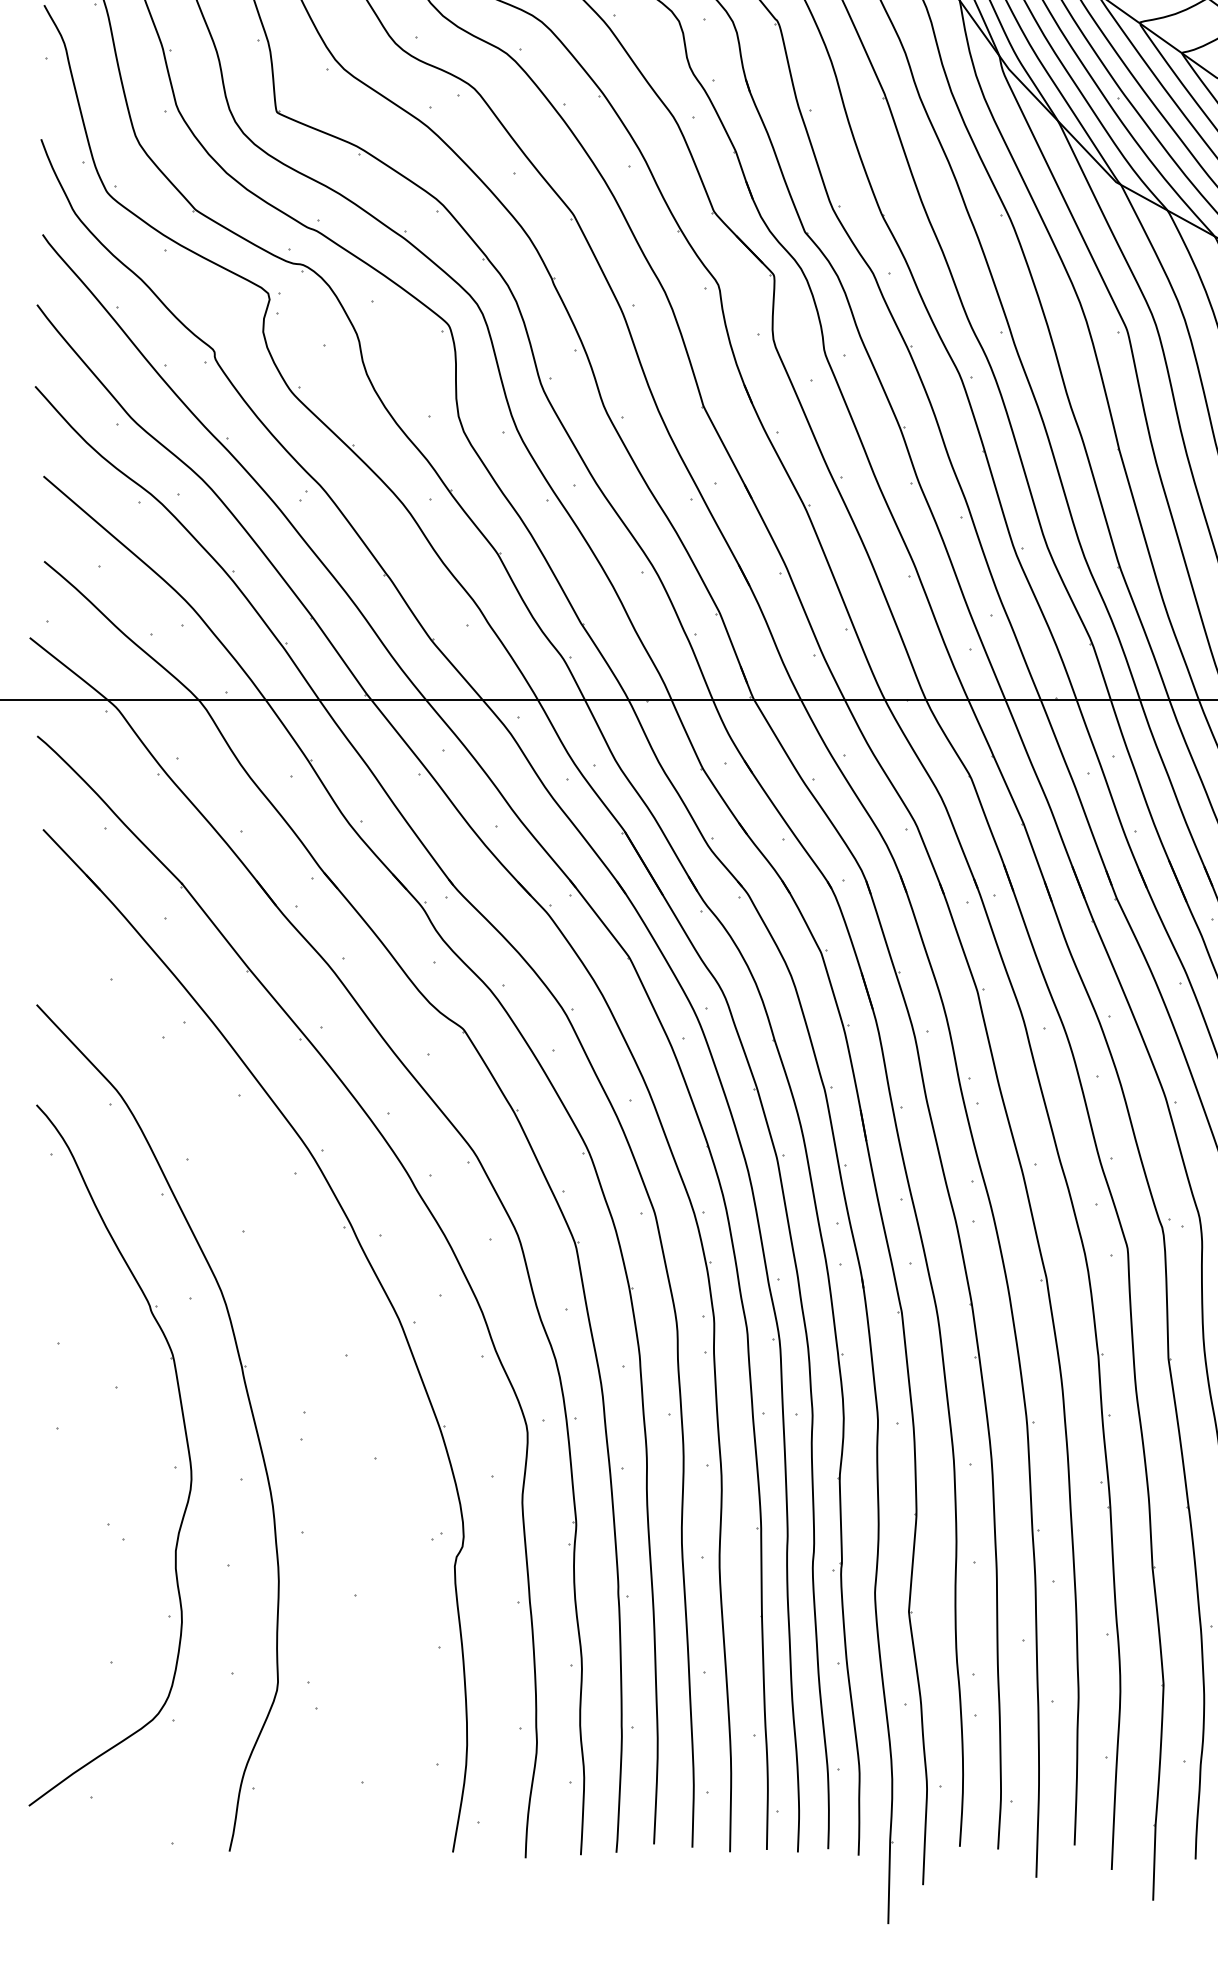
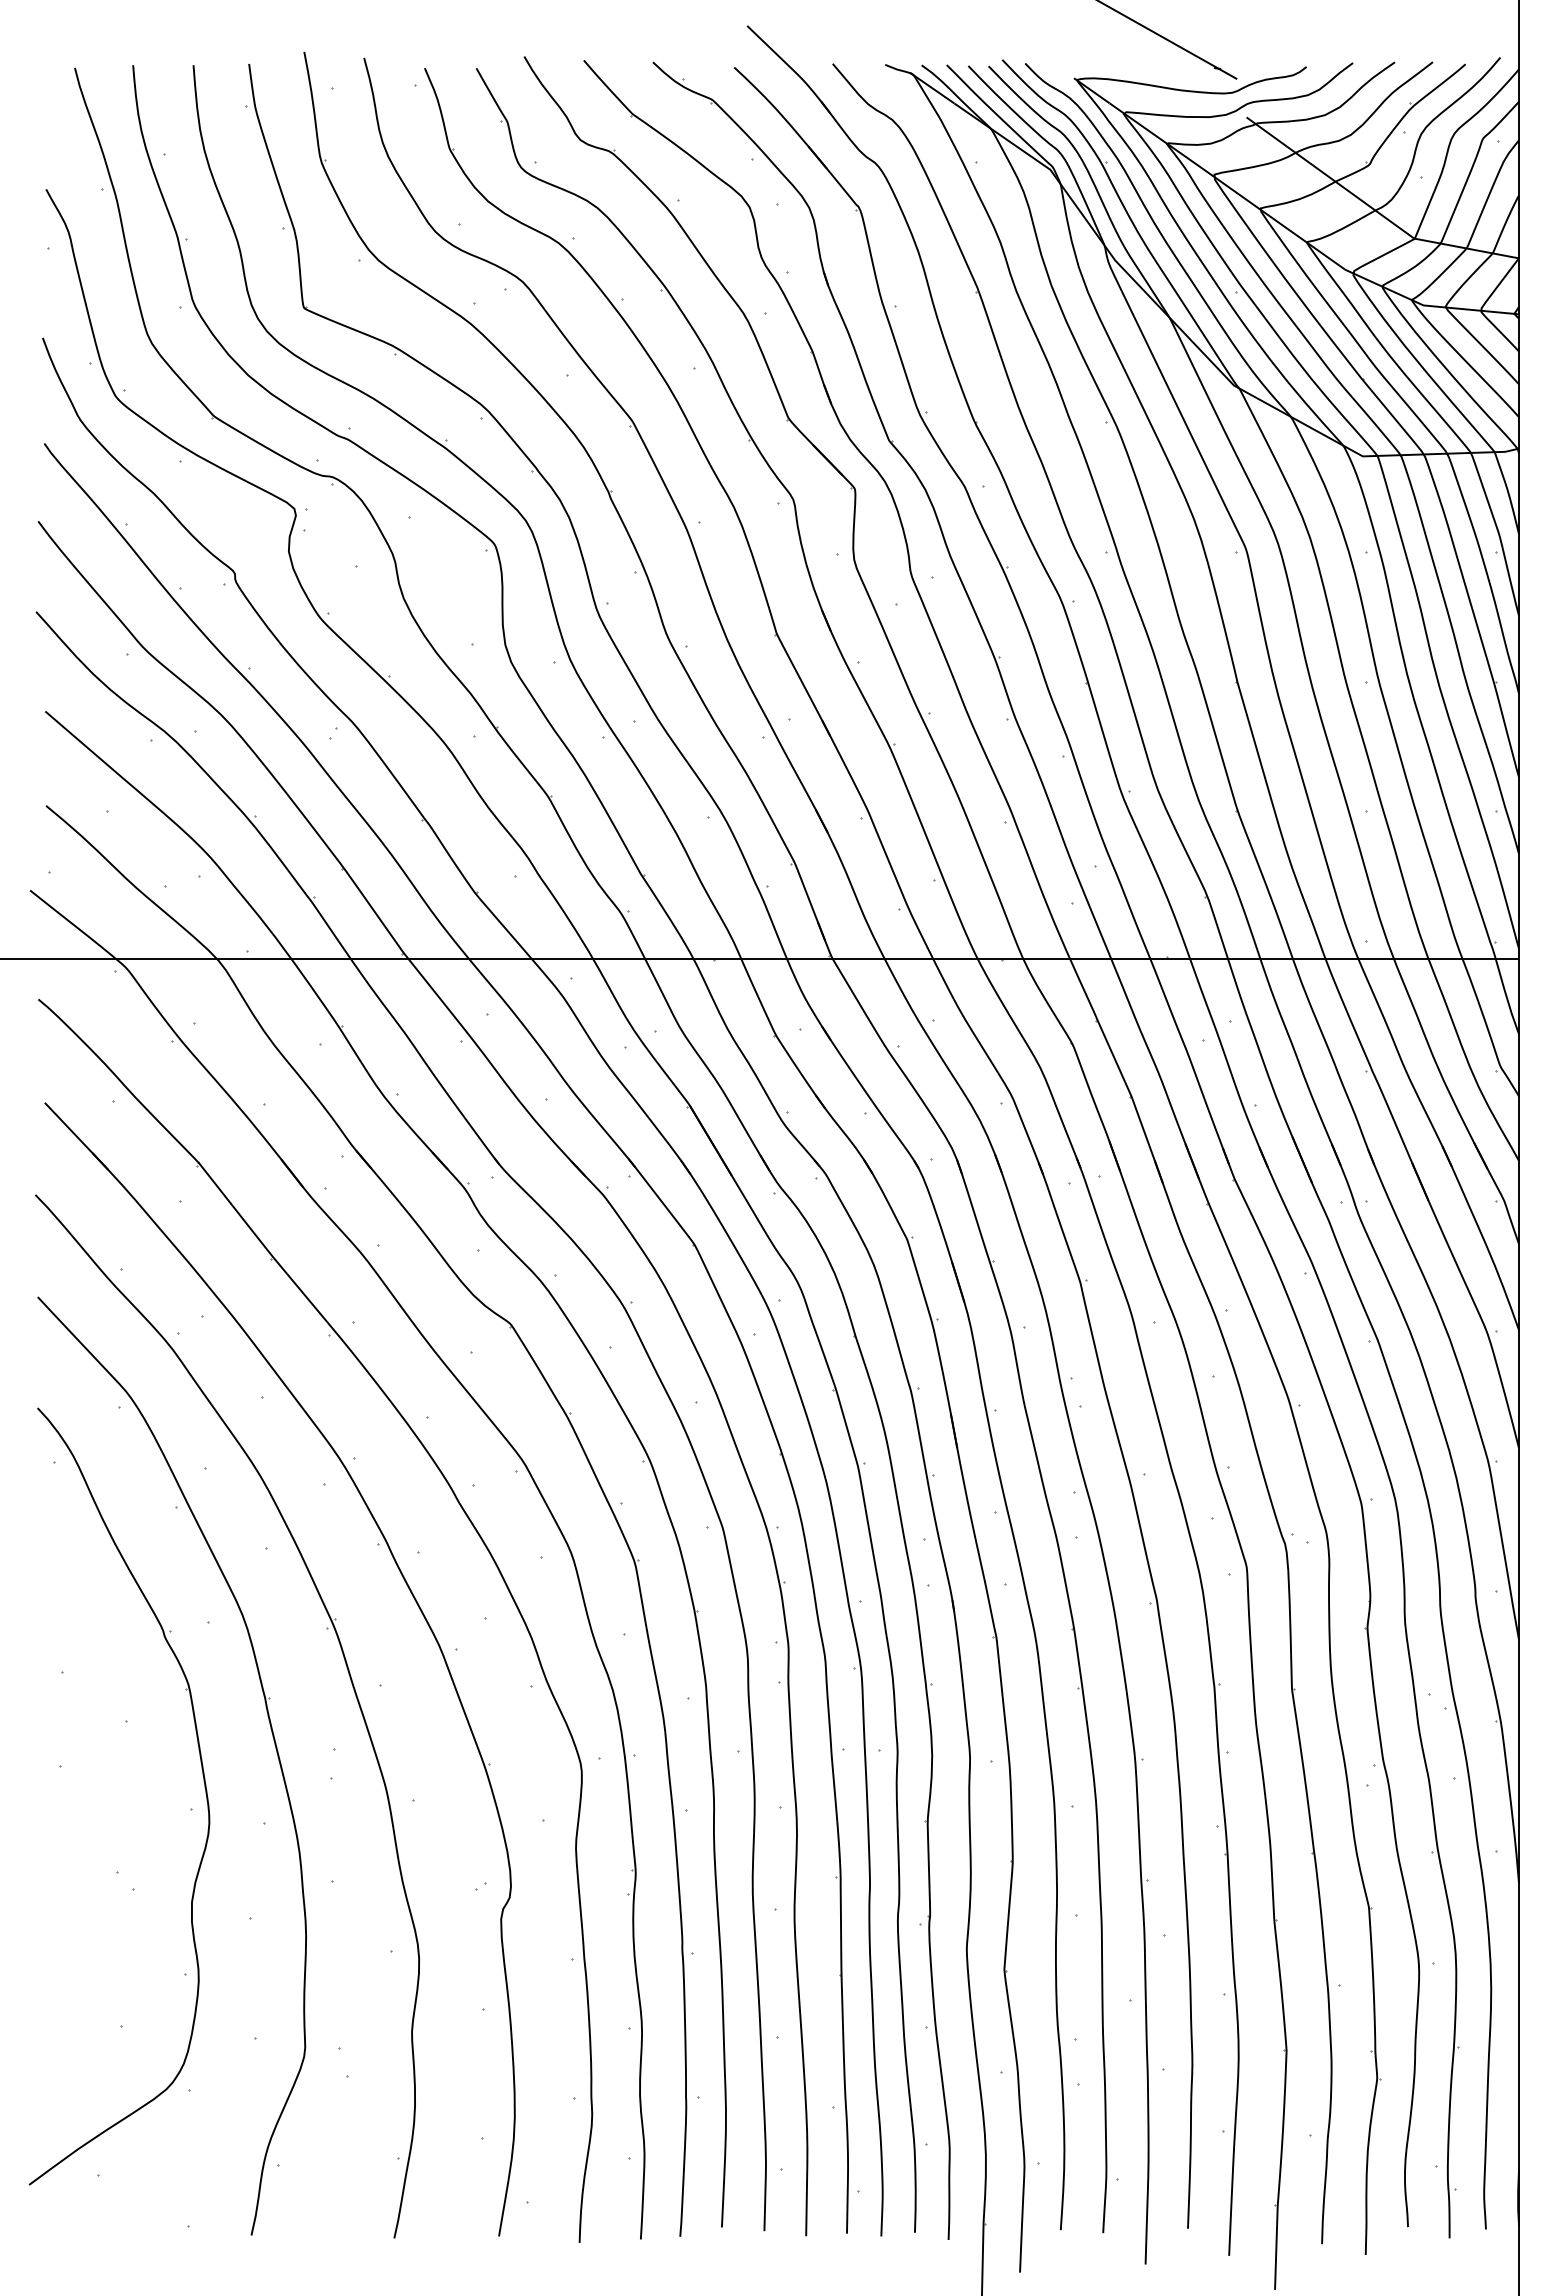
part: (319, 1354) -> (351, 1684), added

